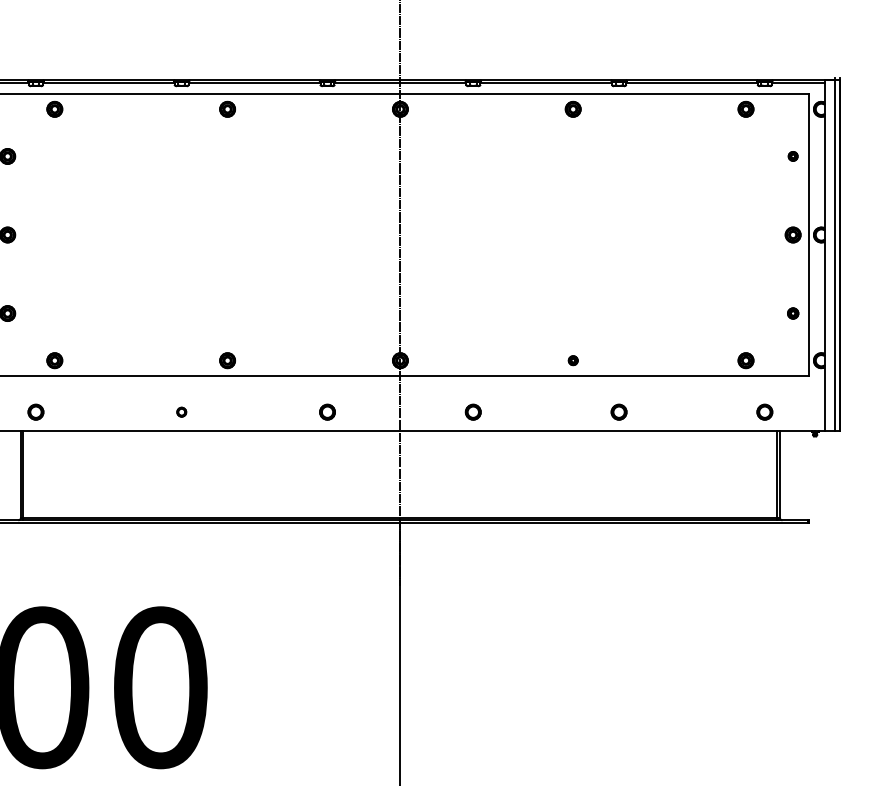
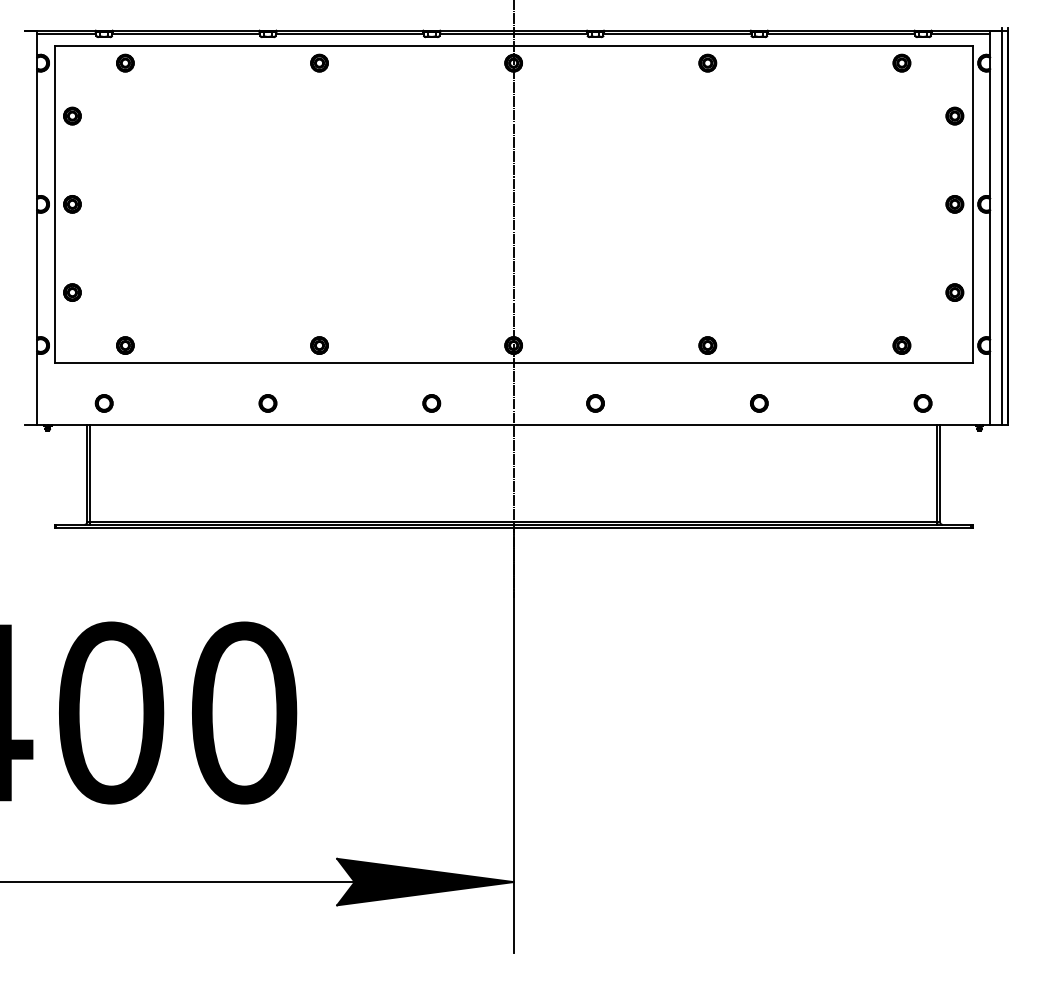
part: (792, 155) -> (954, 115), size x1.67
part: (792, 313) -> (954, 292), size x1.43
part: (572, 360) -> (707, 345), size x1.67
part: (181, 412) -> (267, 403), size x1.67

